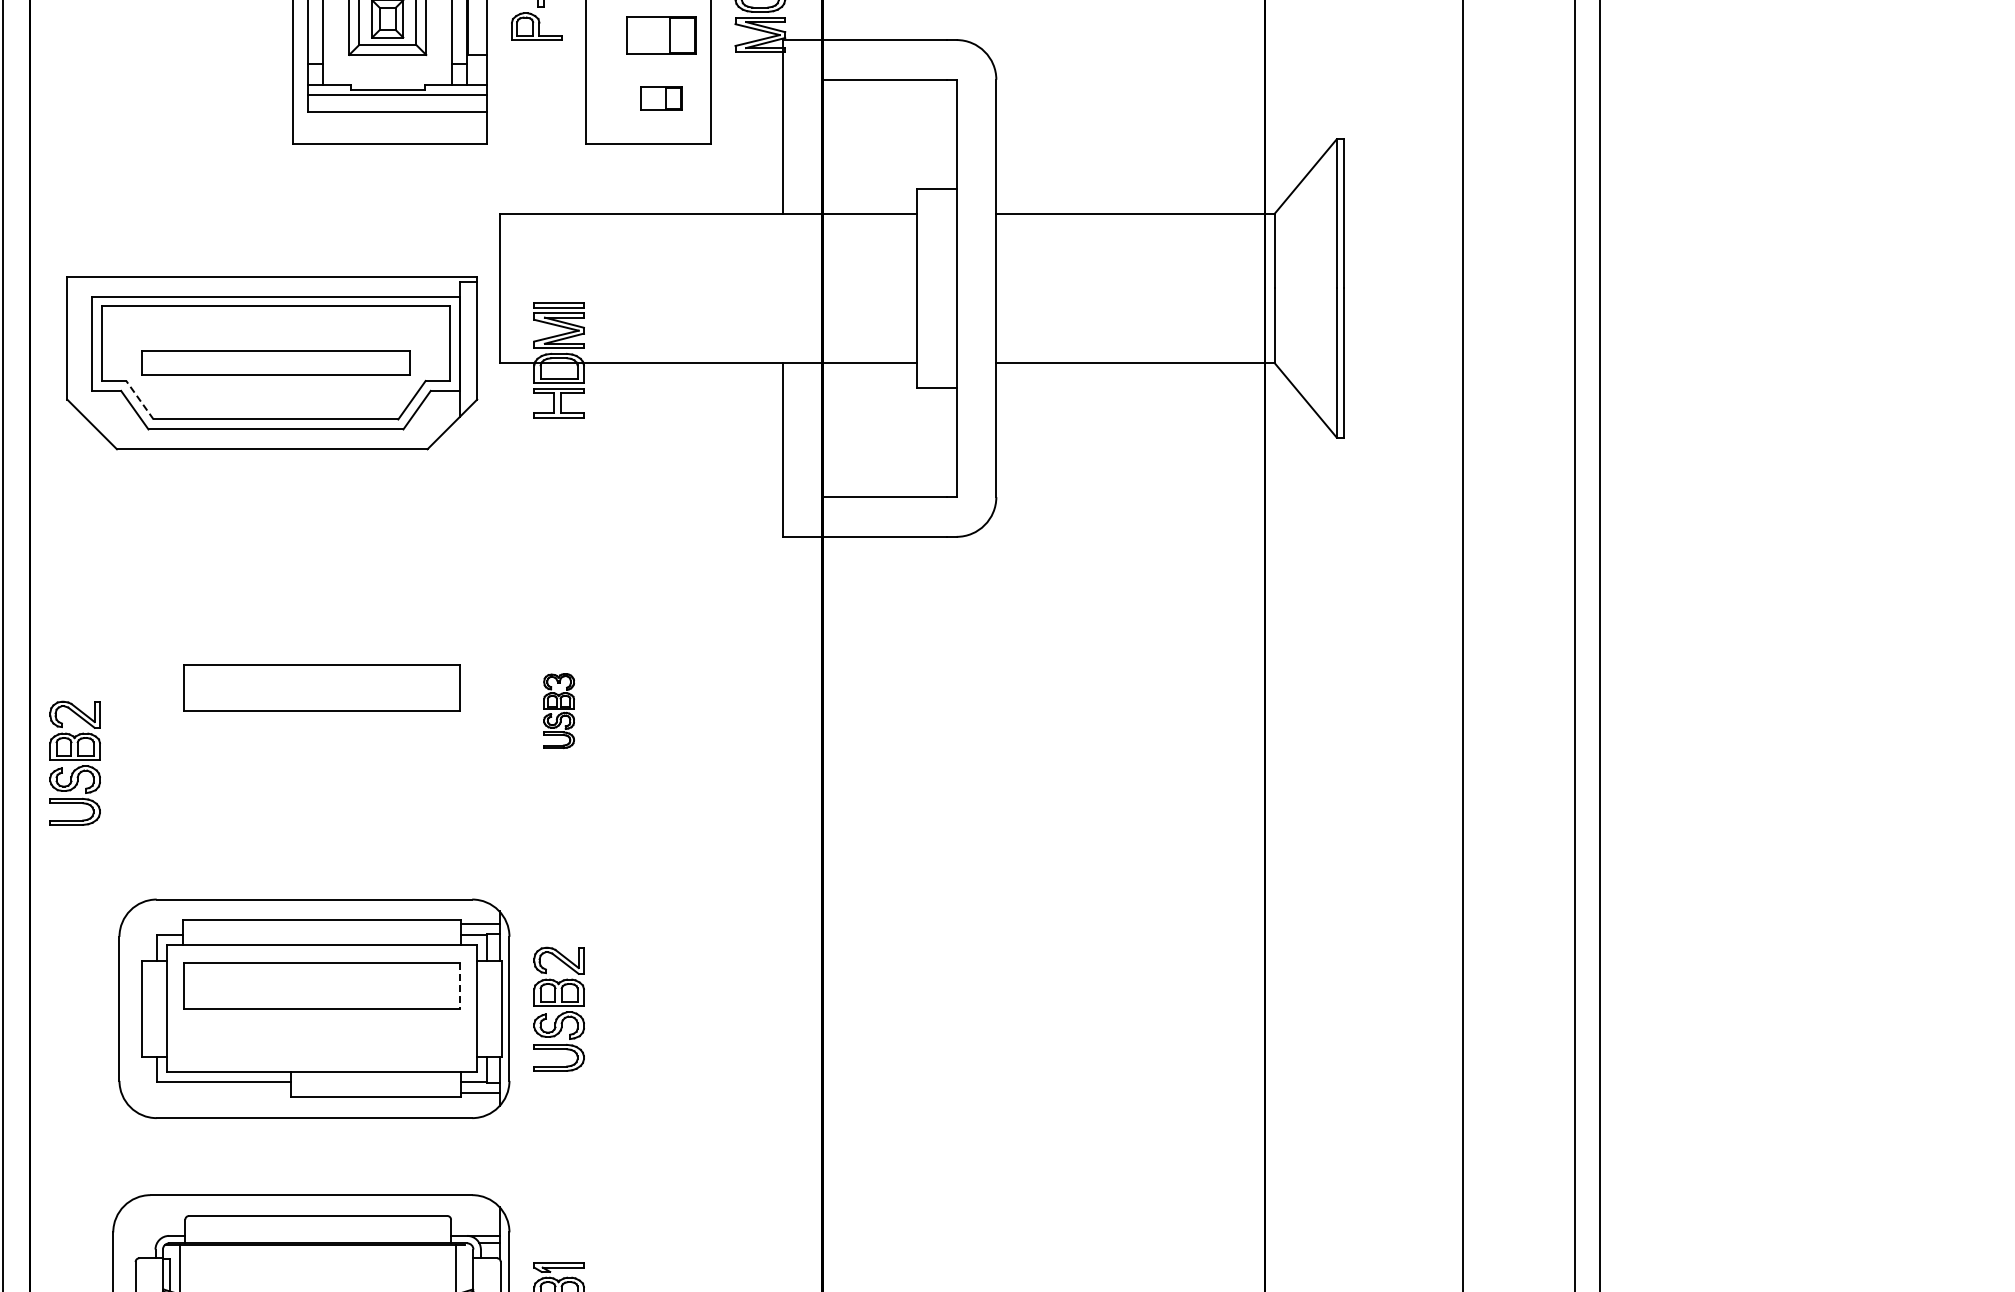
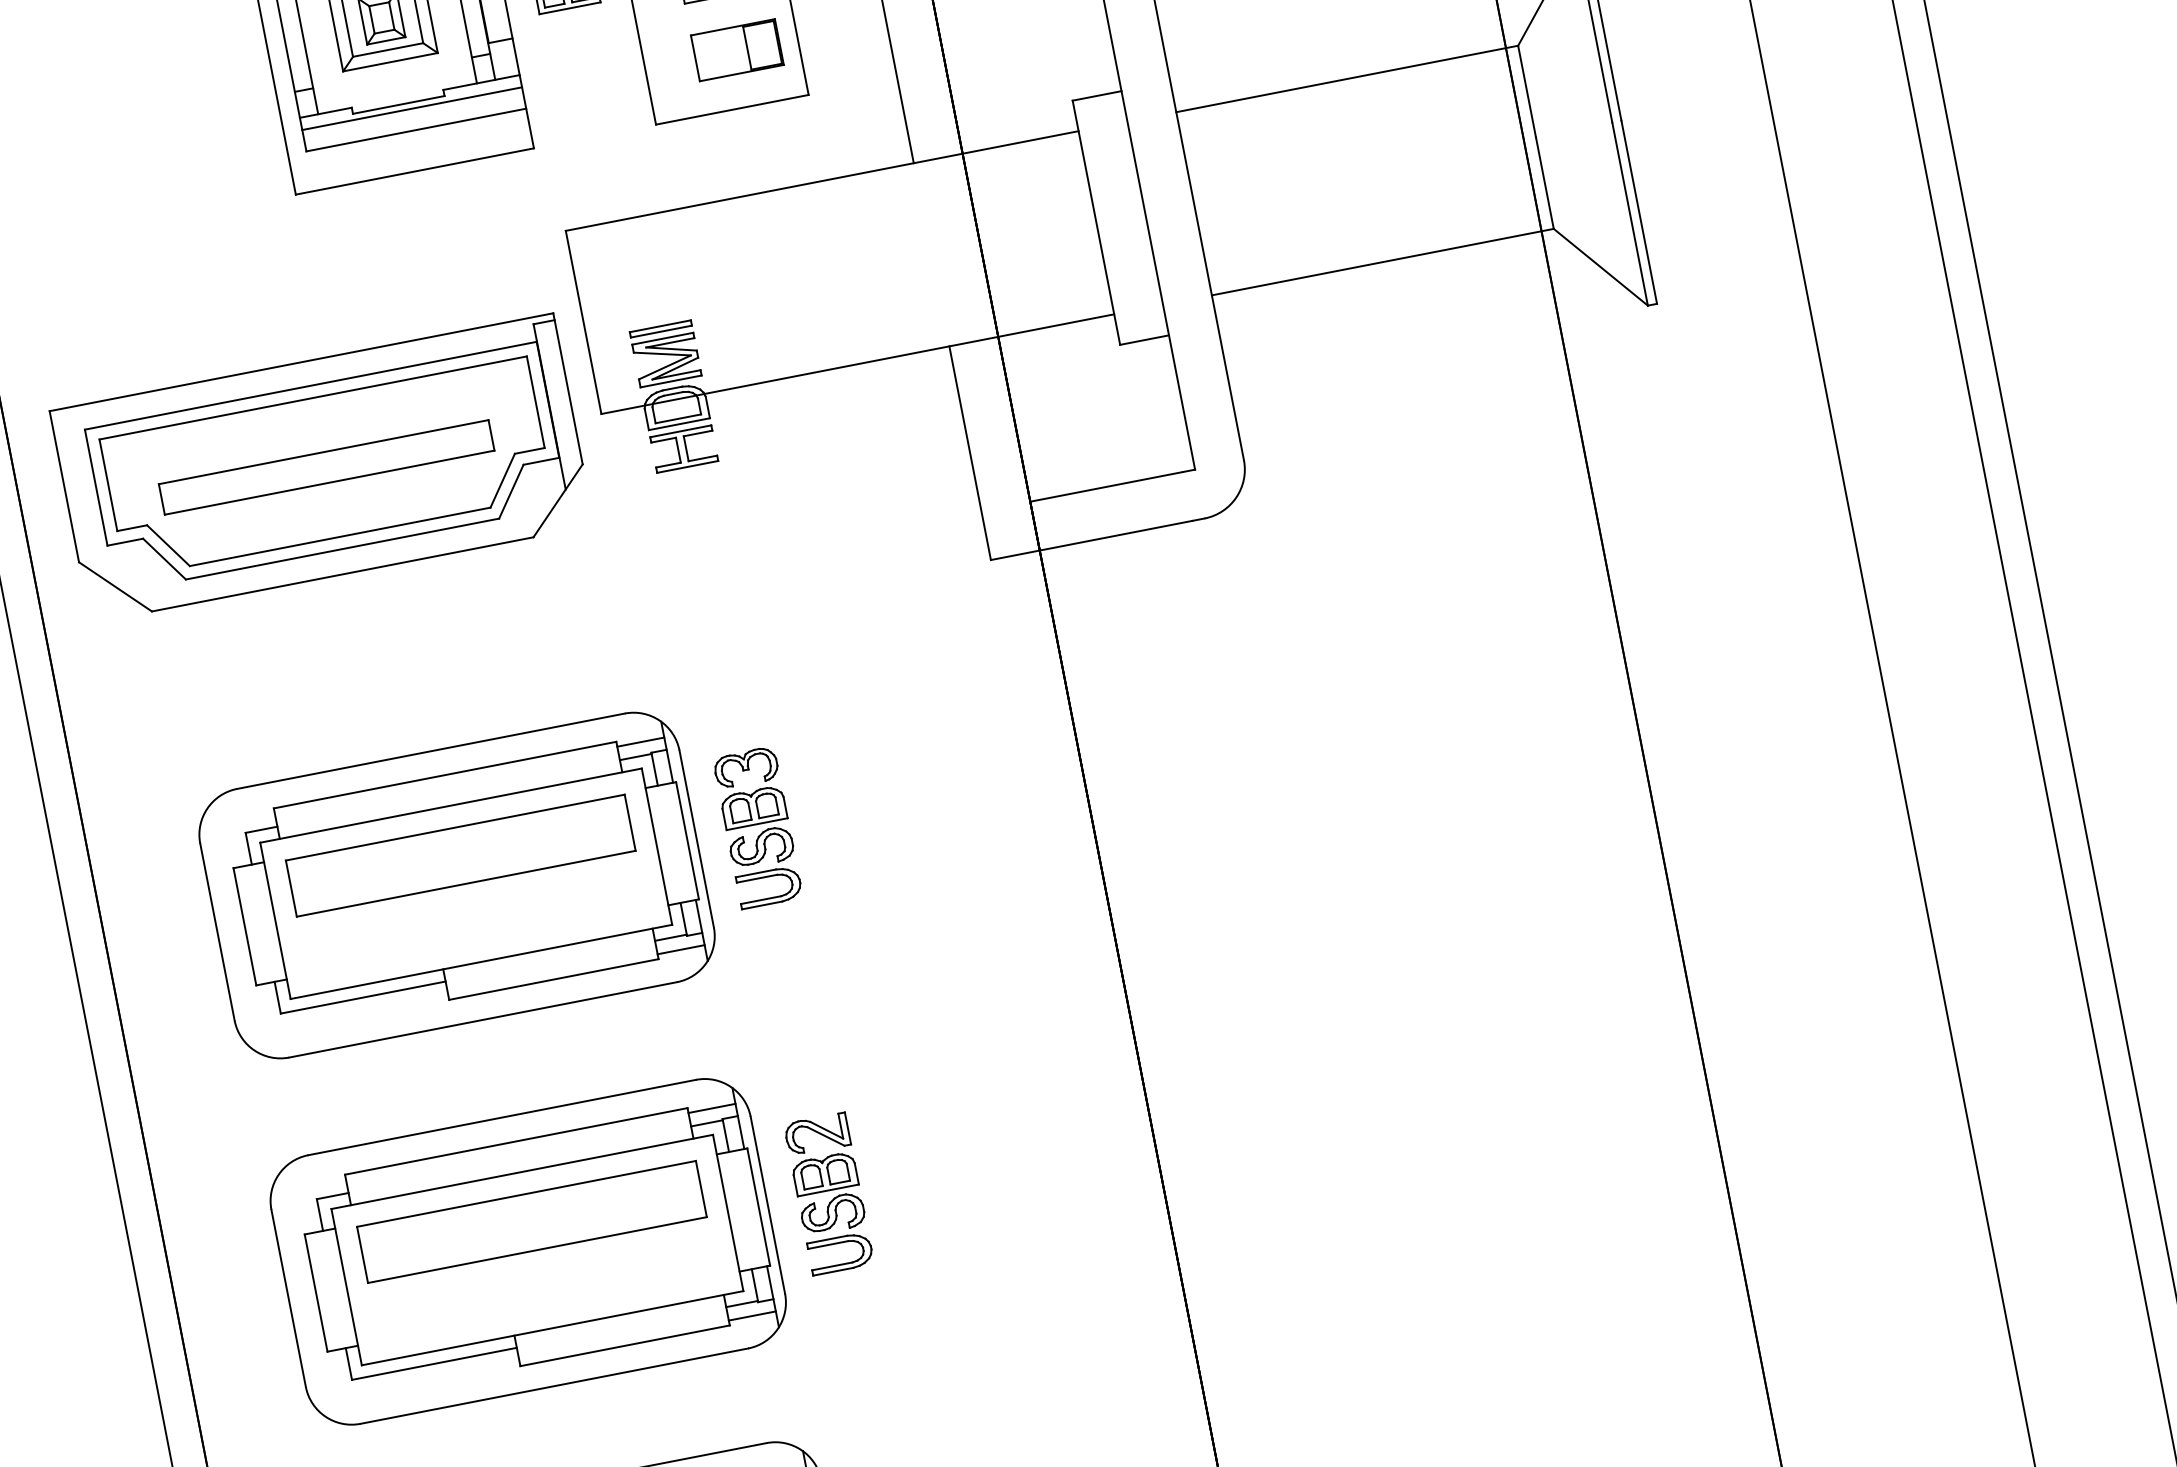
part: (661, 98) -> (737, 50), size x1.67
line: (139, 400) -> (167, 546), dashed -> solid
part: (314, 710) -> (457, 885), added
part: (558, 710) -> (756, 826), size x1.67
part: (74, 762) -> (174, 1006), removed
line: (459, 985) -> (700, 1188), dashed -> solid

